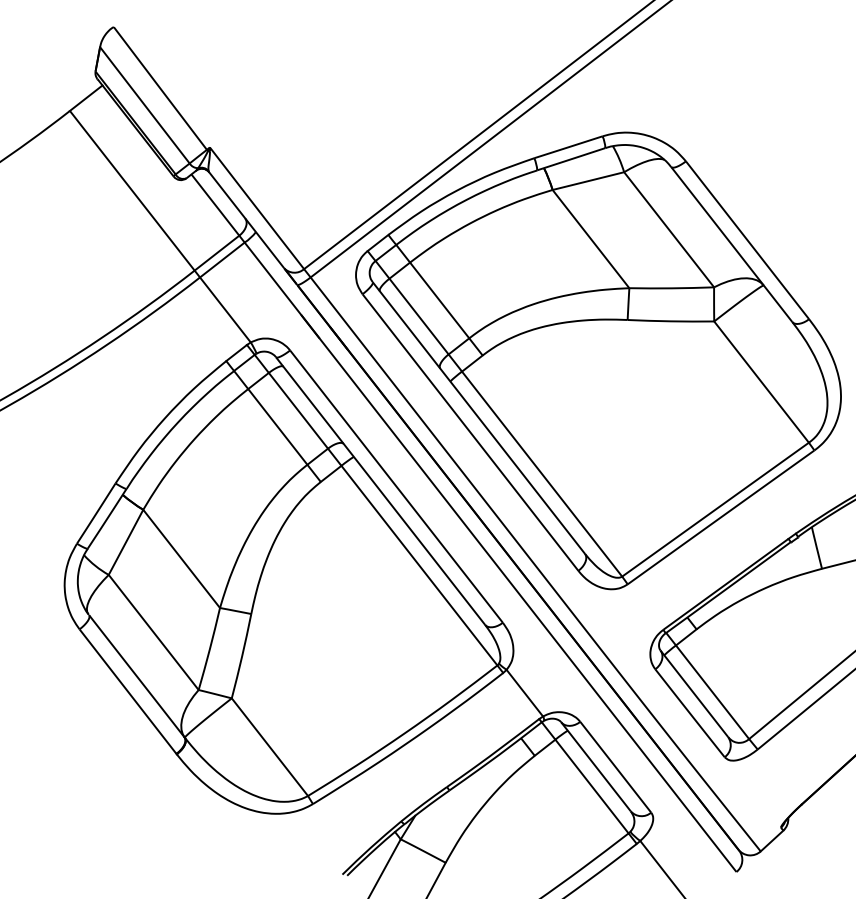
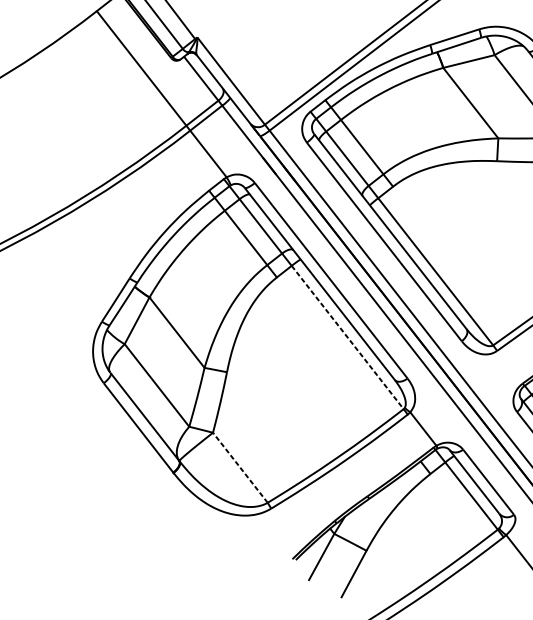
line: (419, 565) -> (347, 337), solid -> dashed
line: (269, 747) -> (240, 468), solid -> dashed

